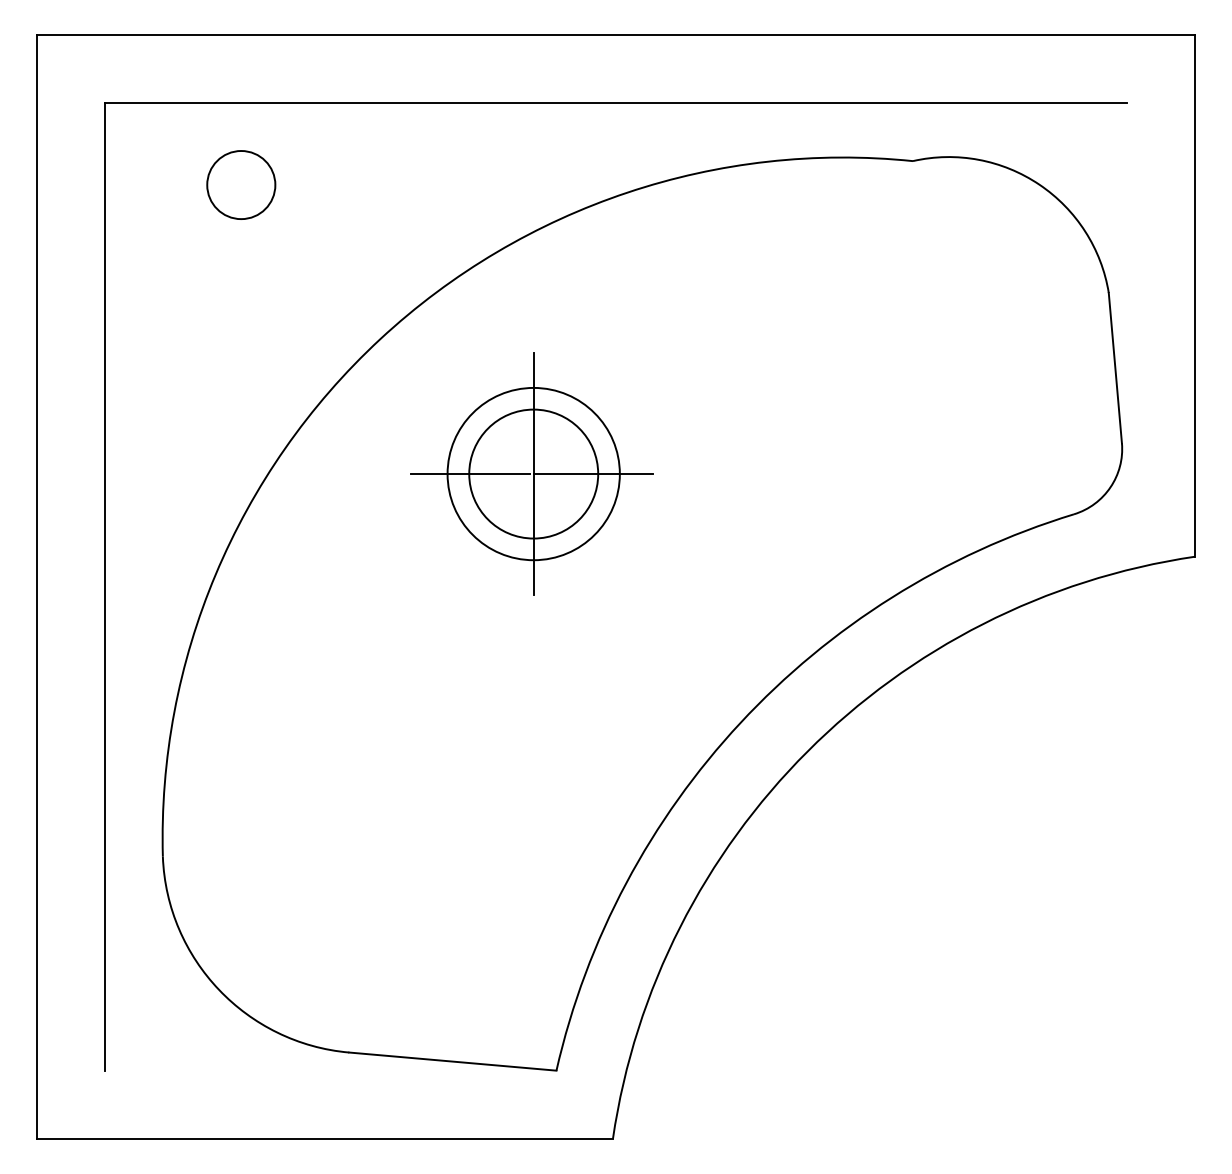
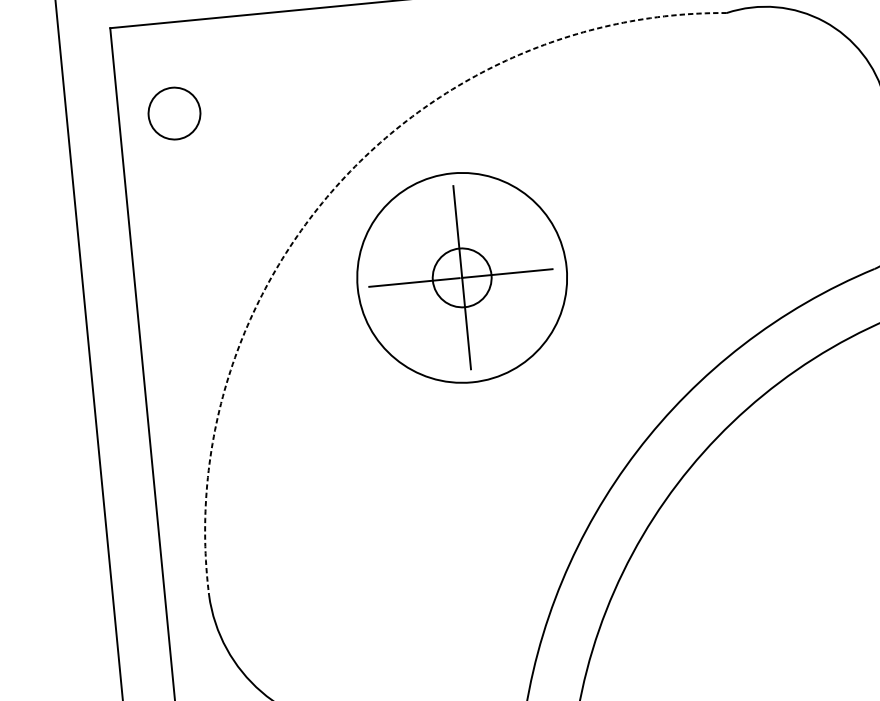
circle: (241, 184) -> (174, 113), moved
arc: (380, 339) -> (336, 187), solid -> dashed
circle: (533, 473) -> (461, 277), size x0.6
circle: (533, 473) -> (461, 277), size x1.6

